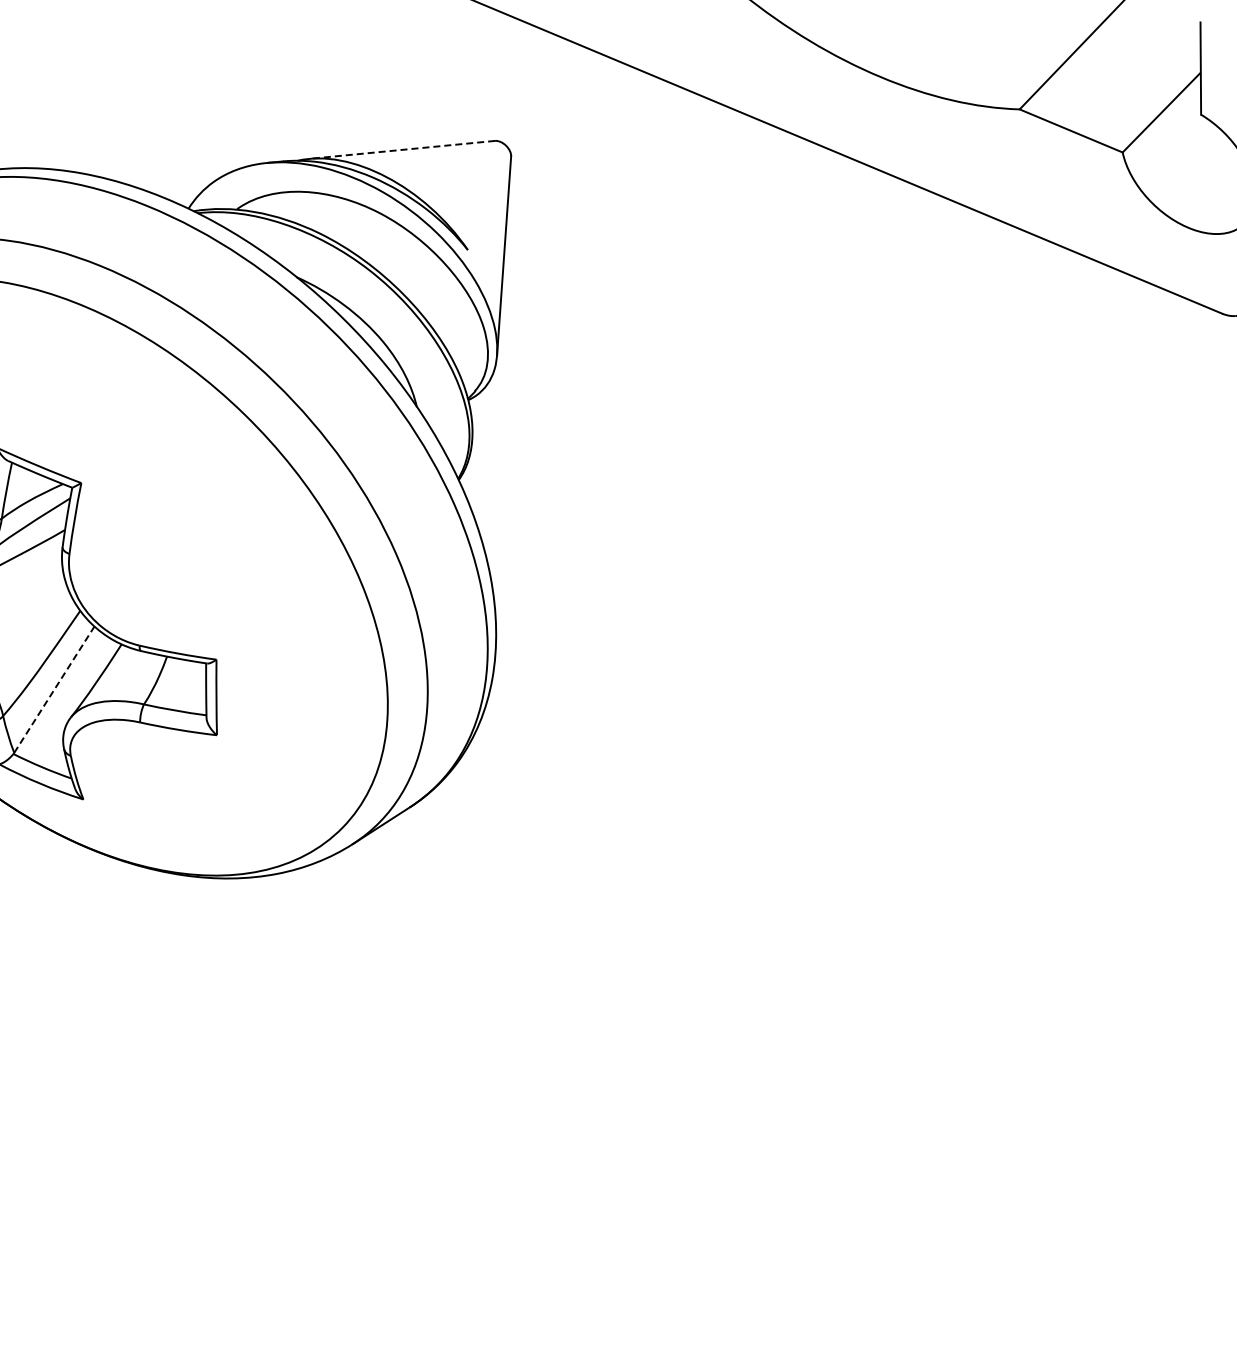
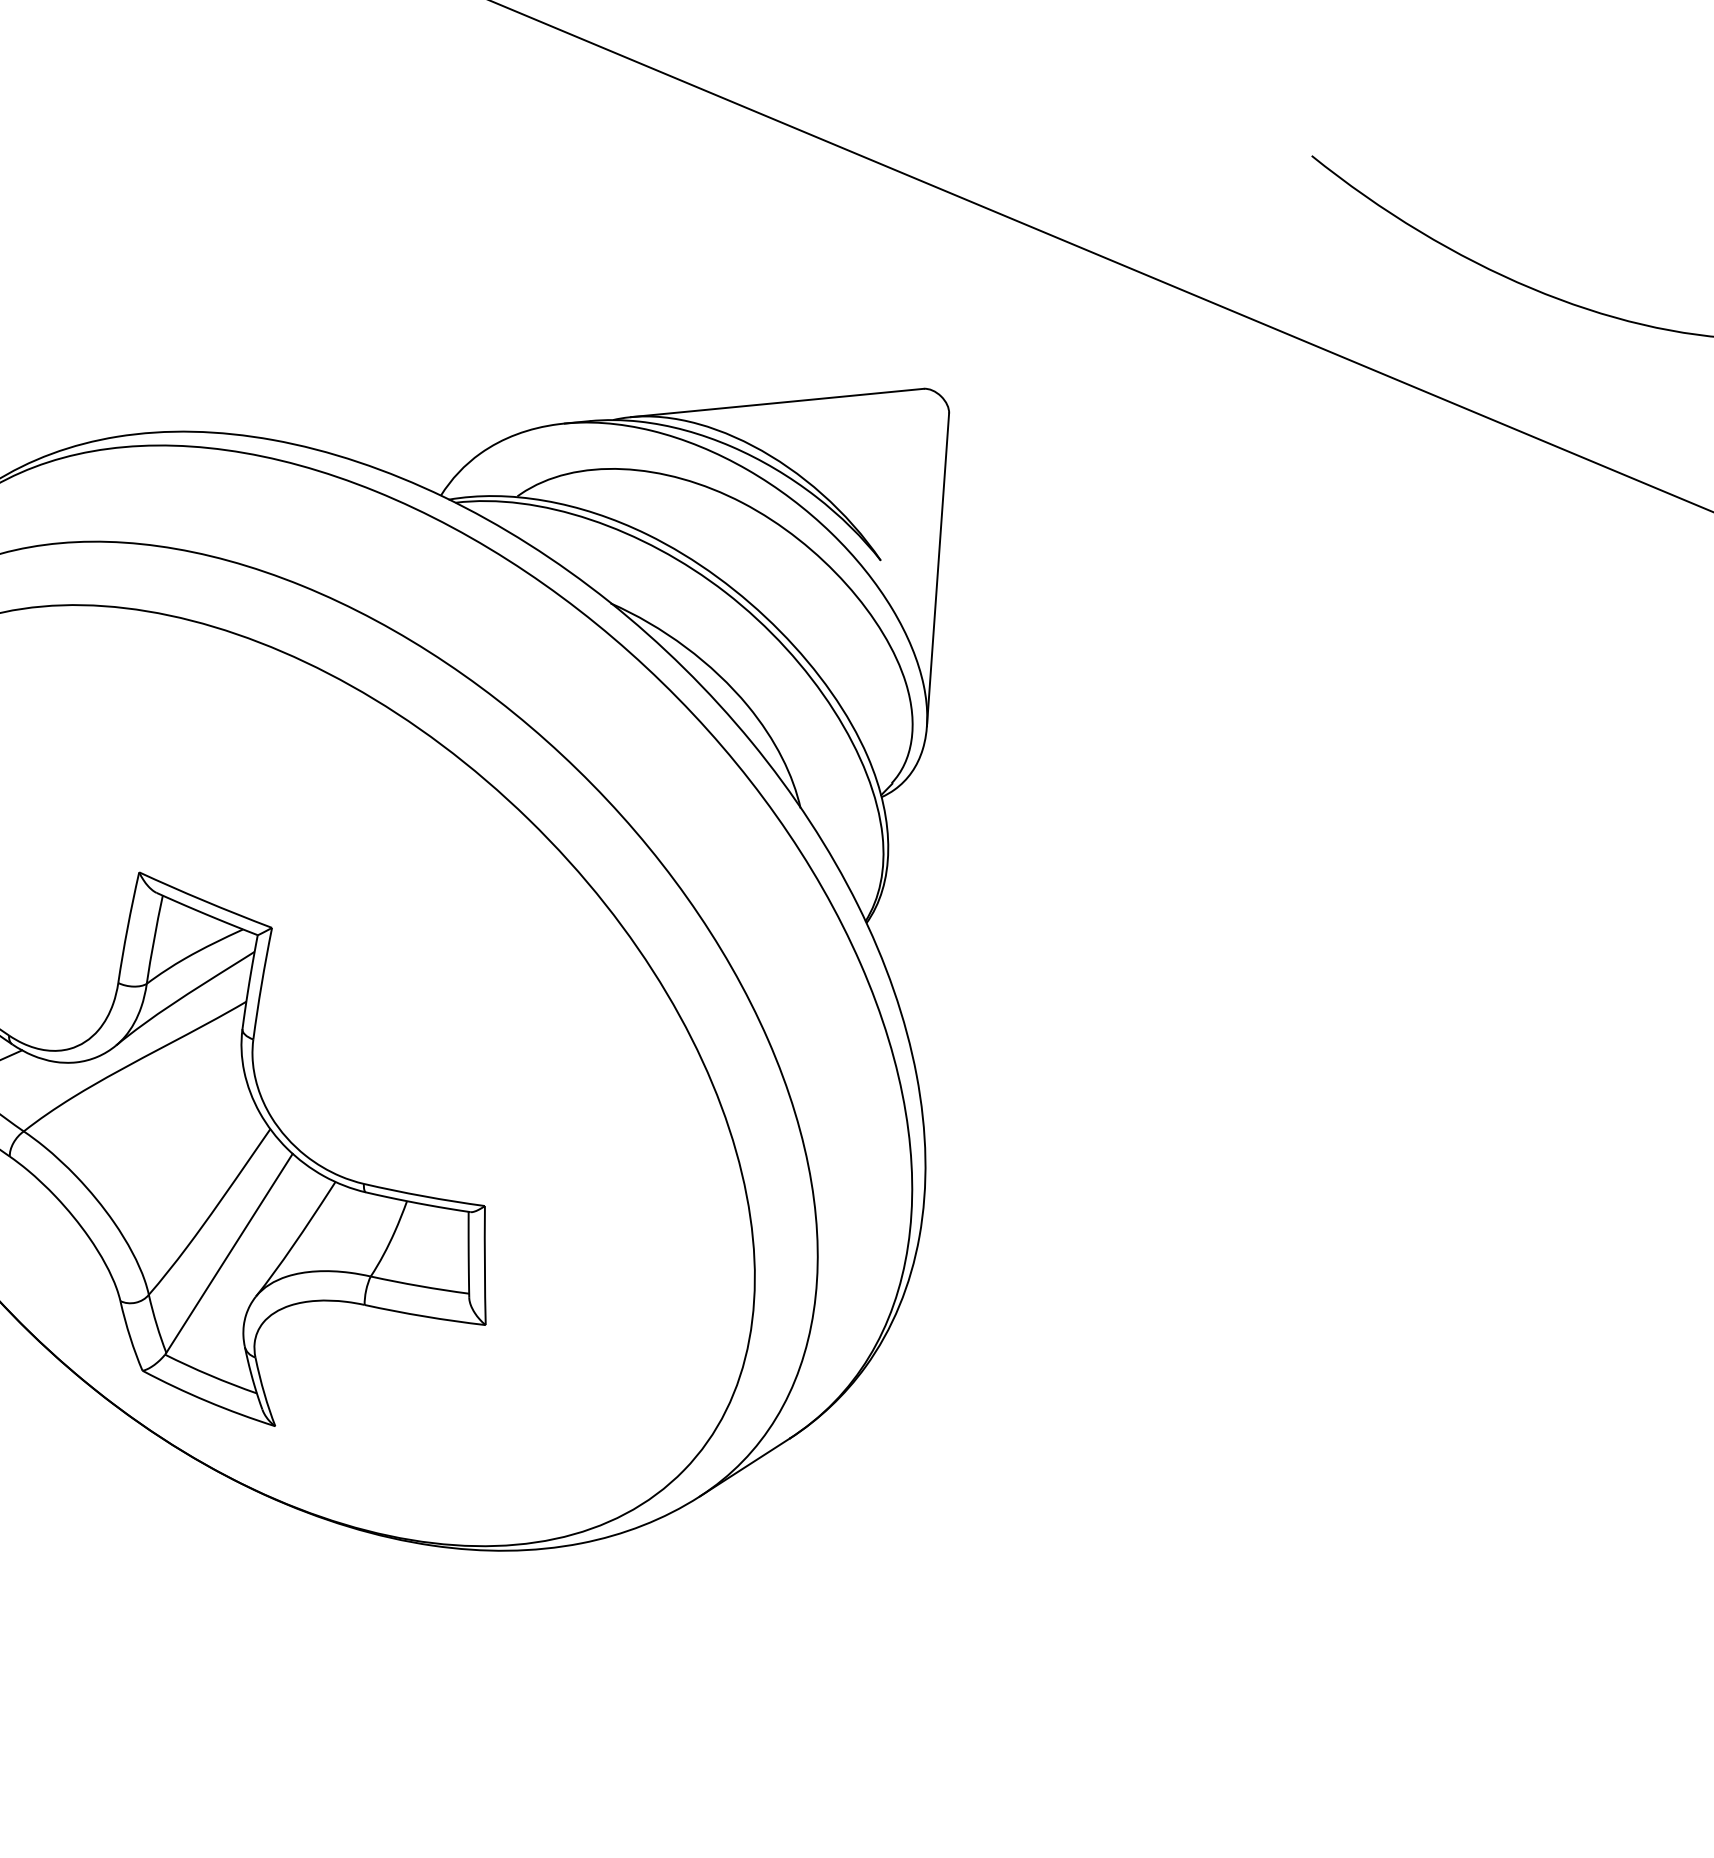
line: (401, 149) -> (776, 402), dashed -> solid
line: (54, 689) -> (229, 1253), dashed -> solid

